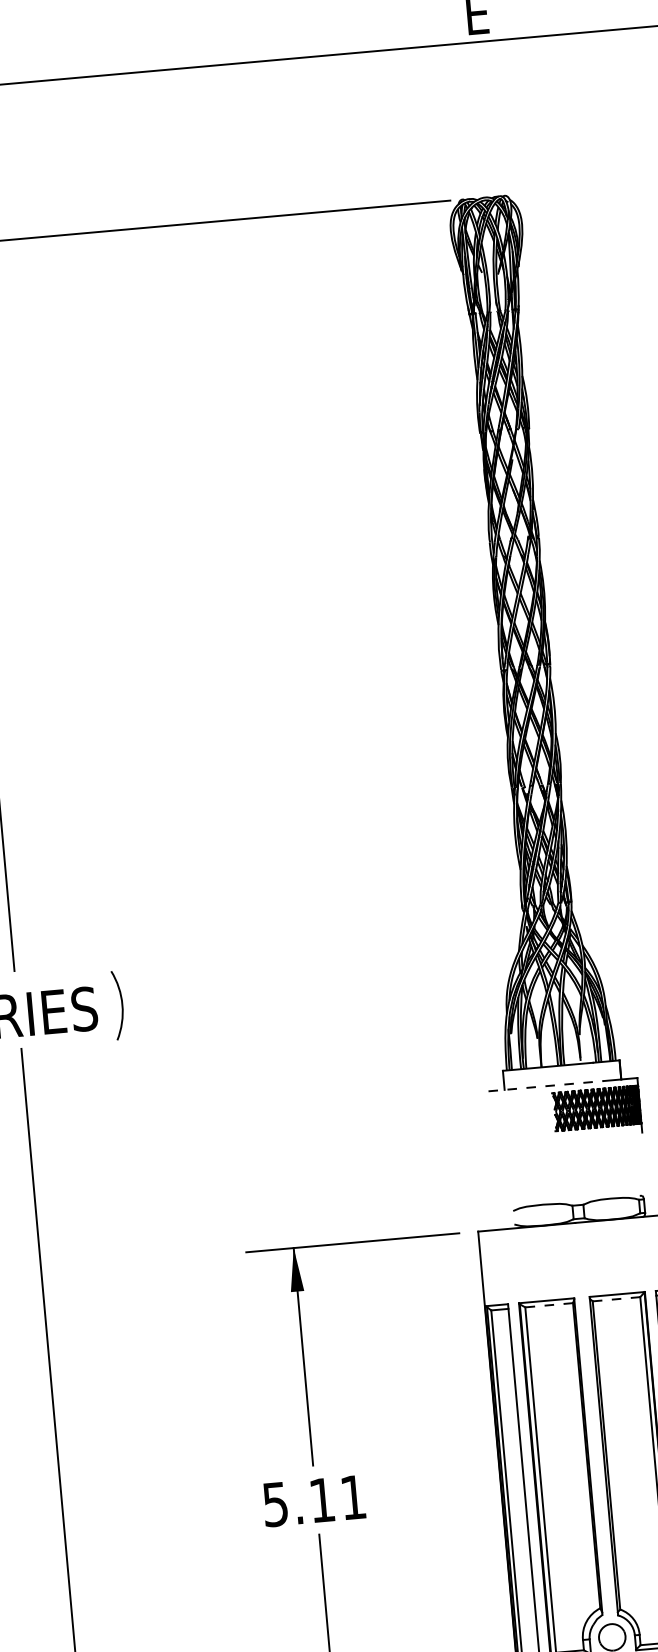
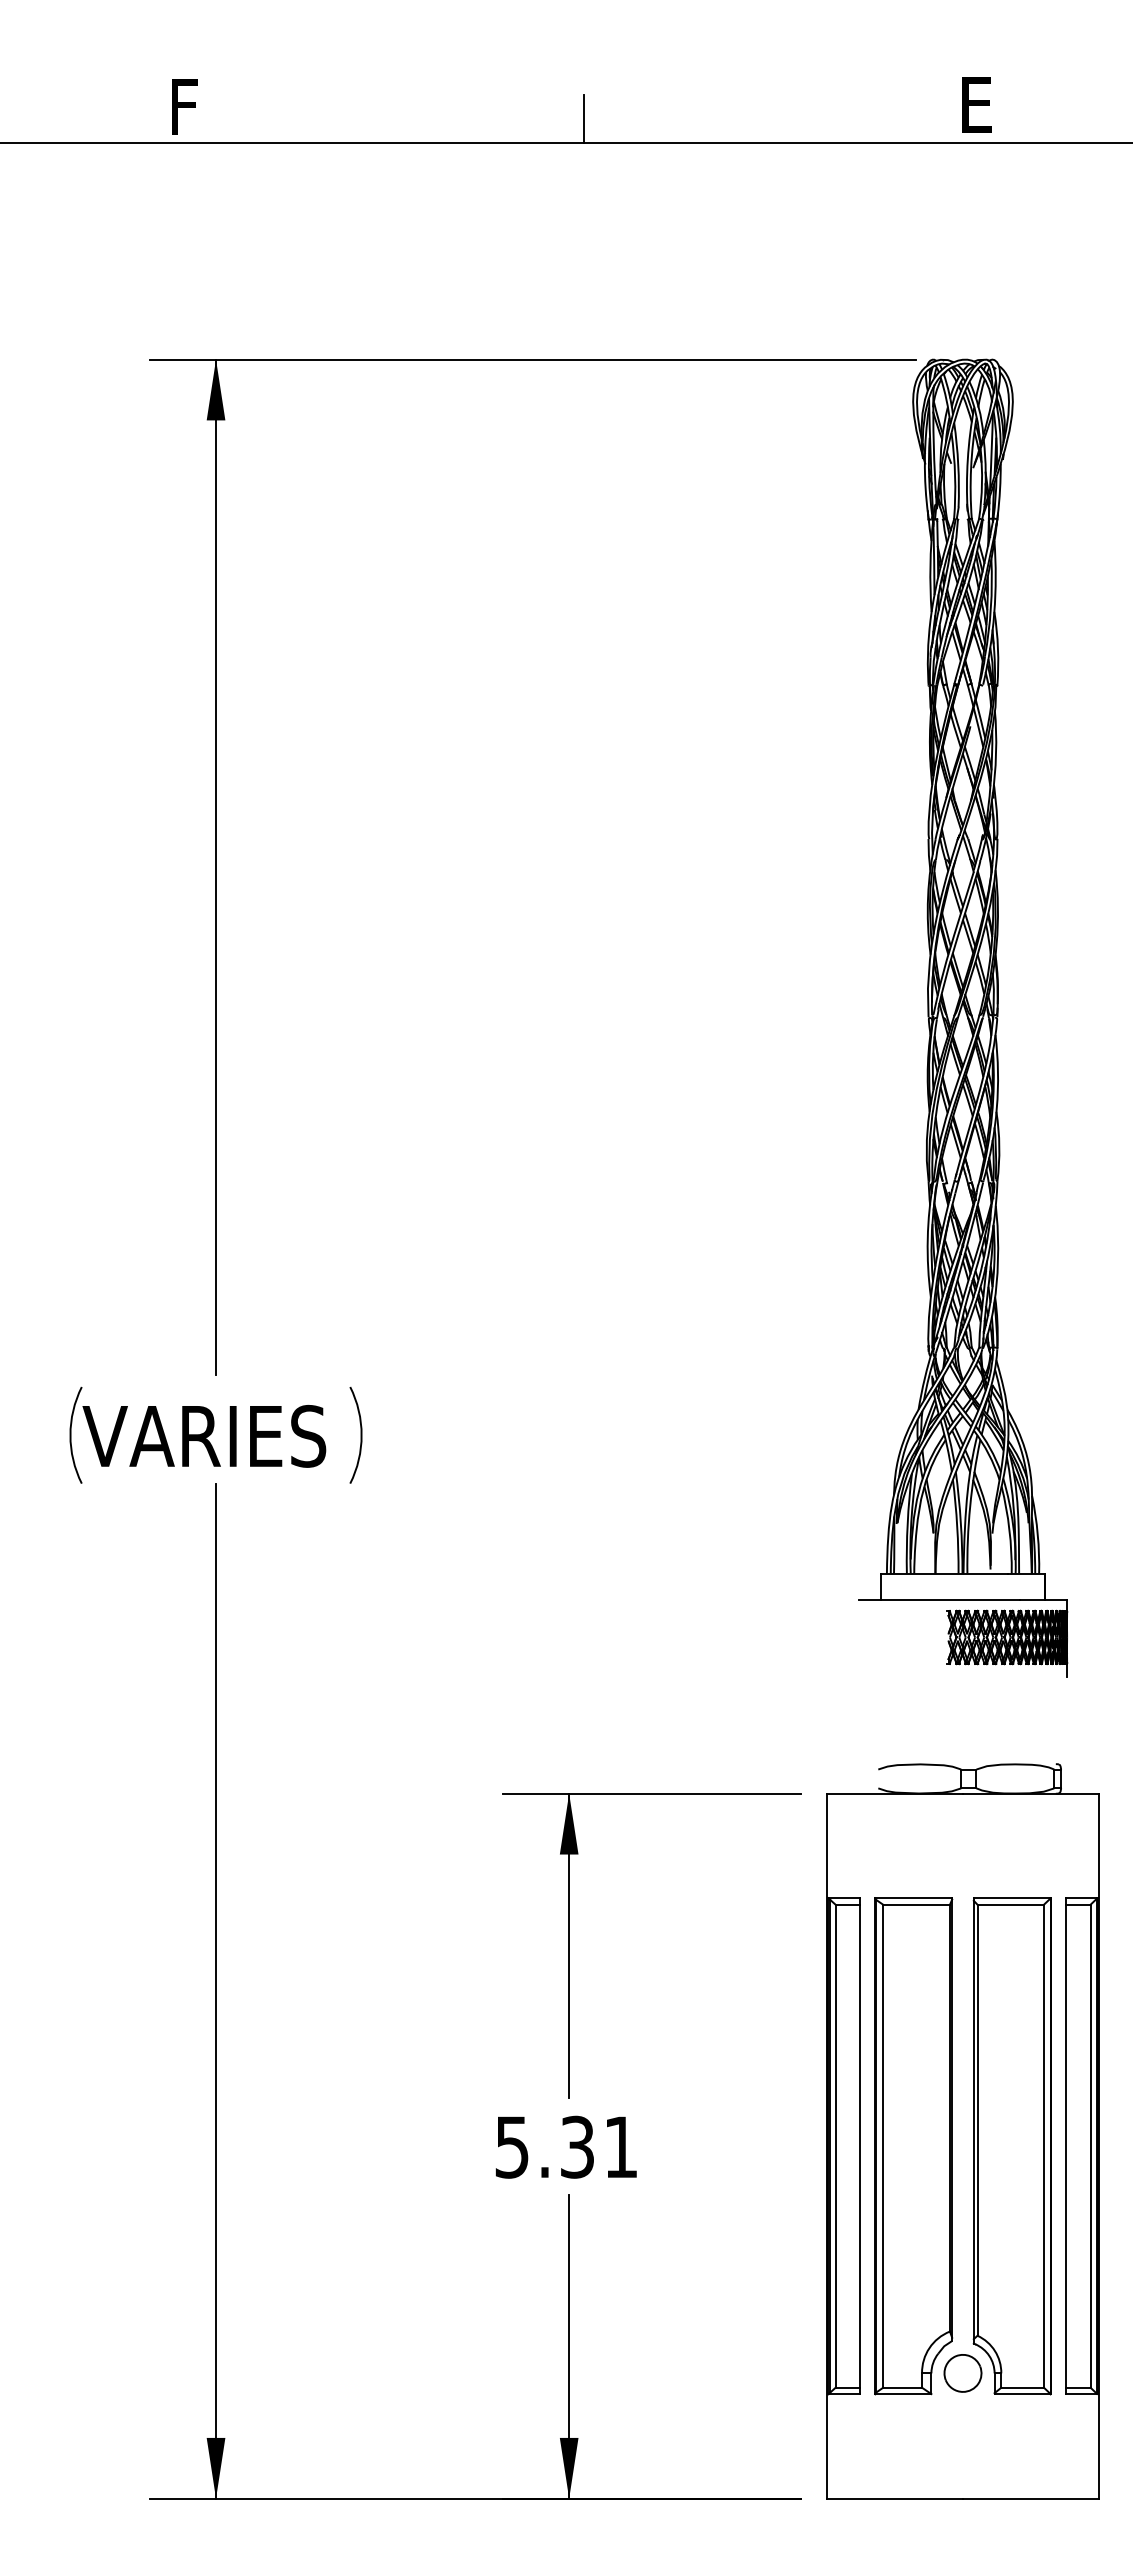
line: (197, 49) -> (584, 118), added
line: (546, 1086) -> (939, 1600), dashed -> solid
line: (616, 1299) -> (1010, 1904), dashed -> solid
line: (549, 1305) -> (916, 1904), dashed -> solid
text: (322, 1499) -> (577, 2146), 5.11 -> 5.31

